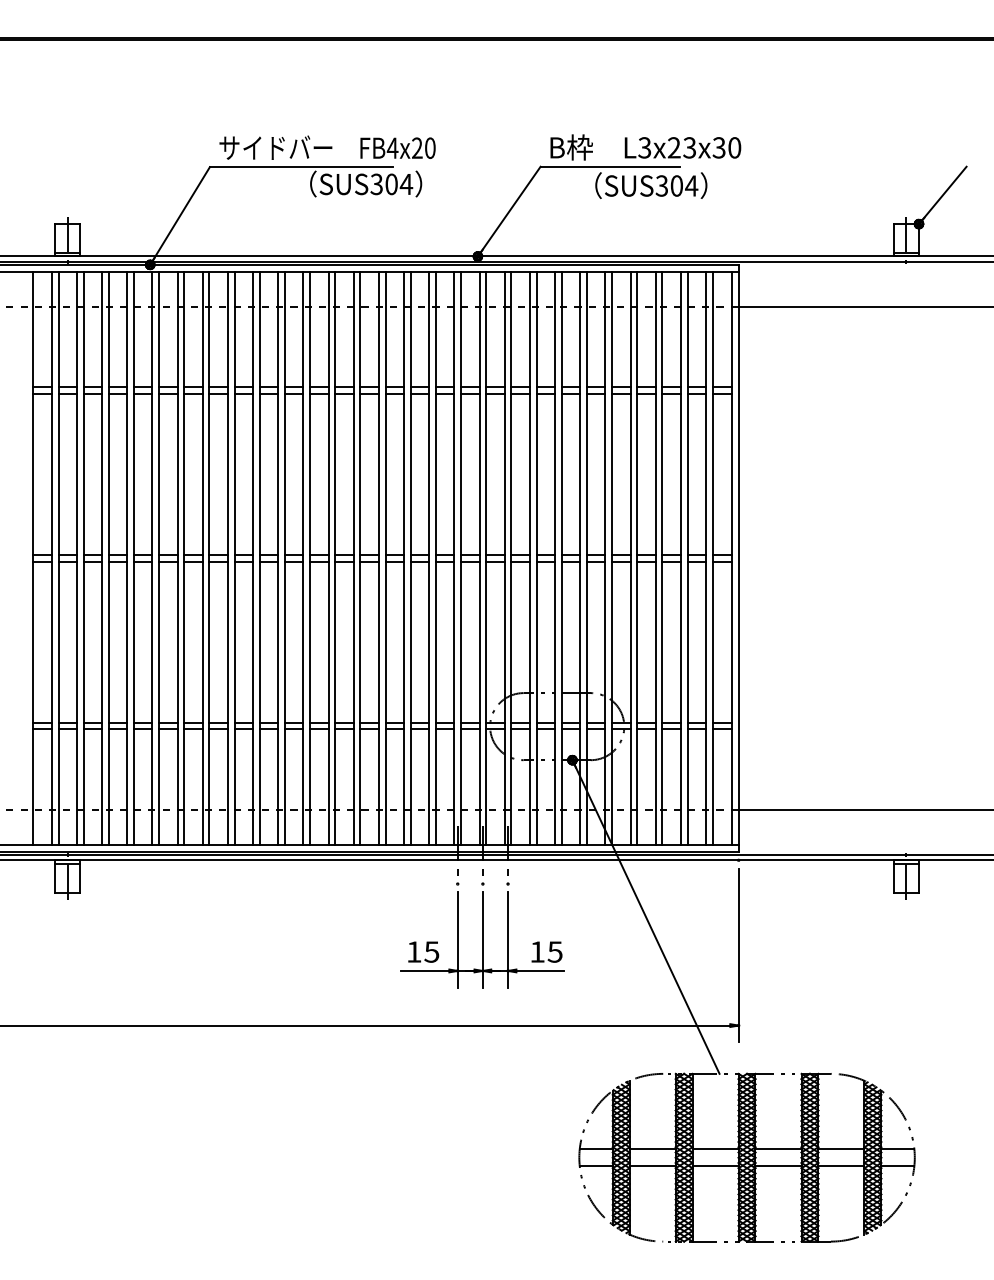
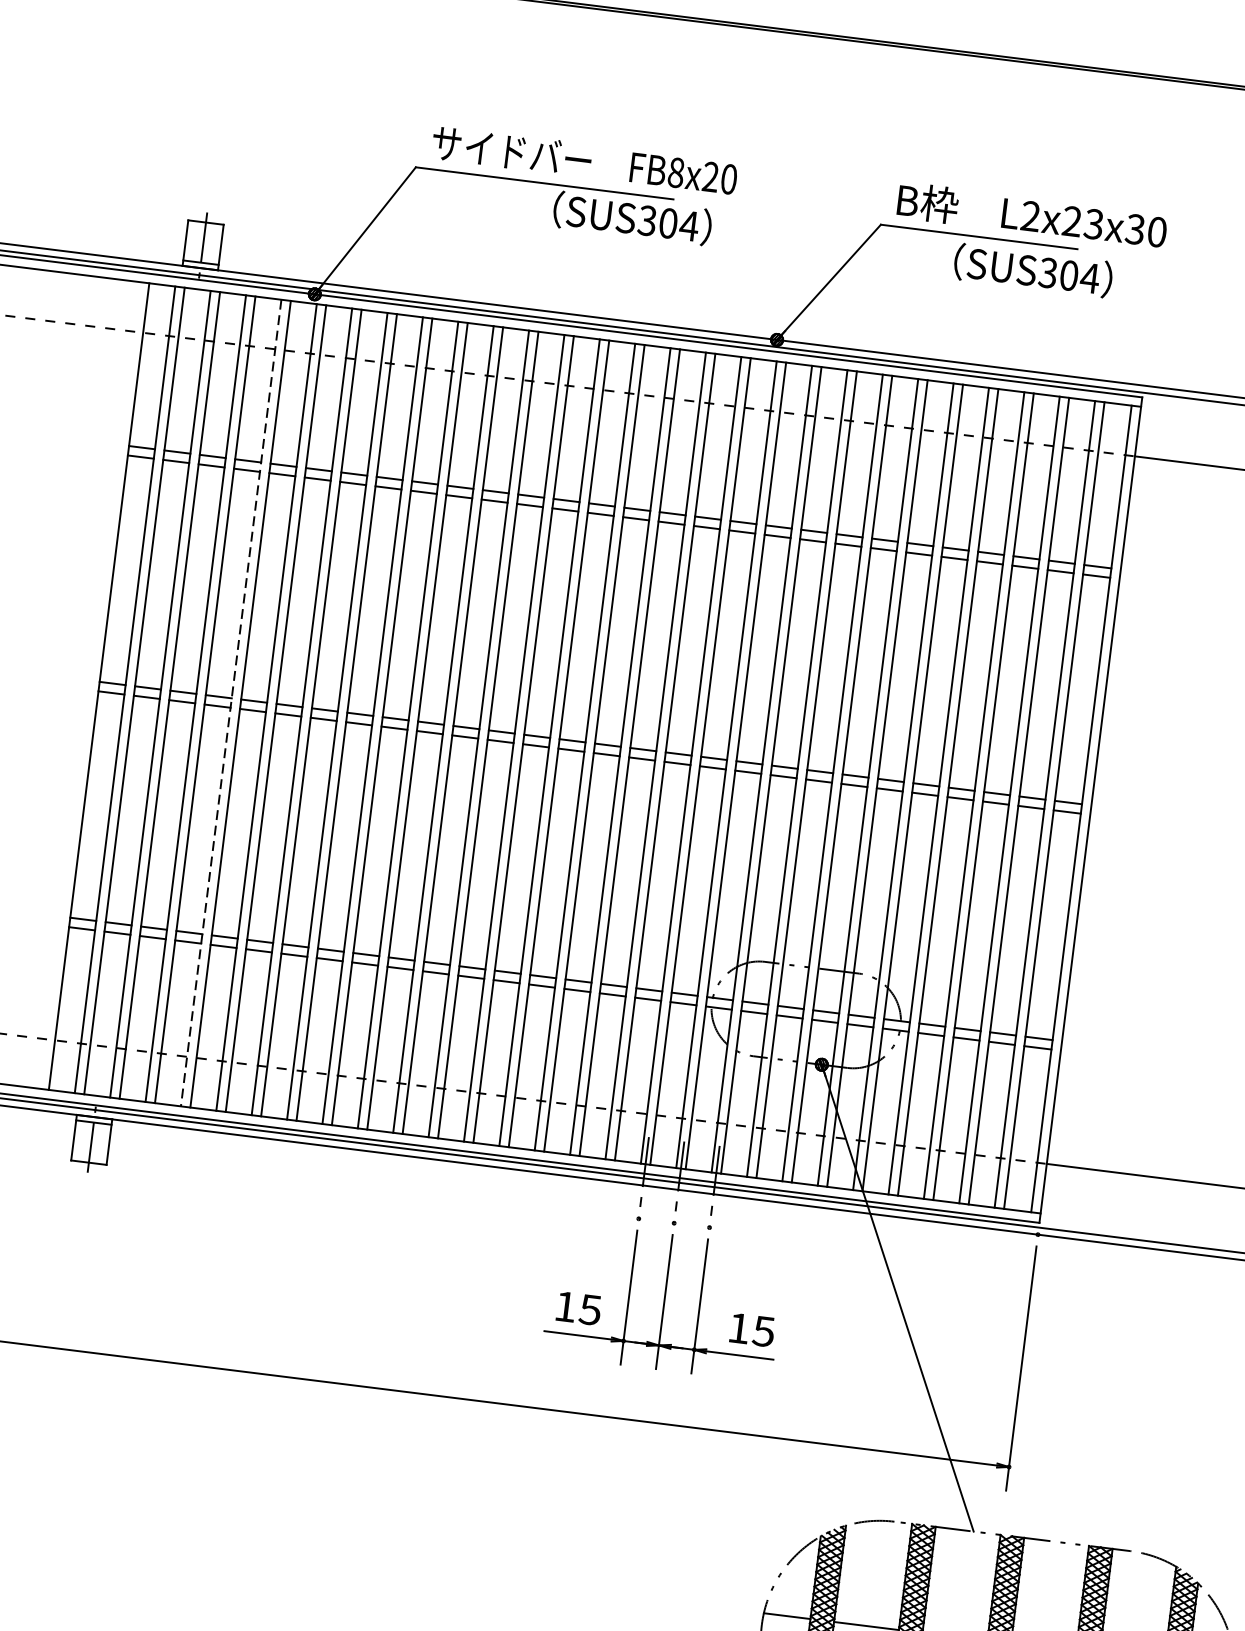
text: (392, 147) -> (676, 171), FB4x20 -> FB8x20
text: (644, 147) -> (1030, 215), L3x23x30 -> L2x23x30
line: (127, 558) -> (231, 703), solid -> dashed

